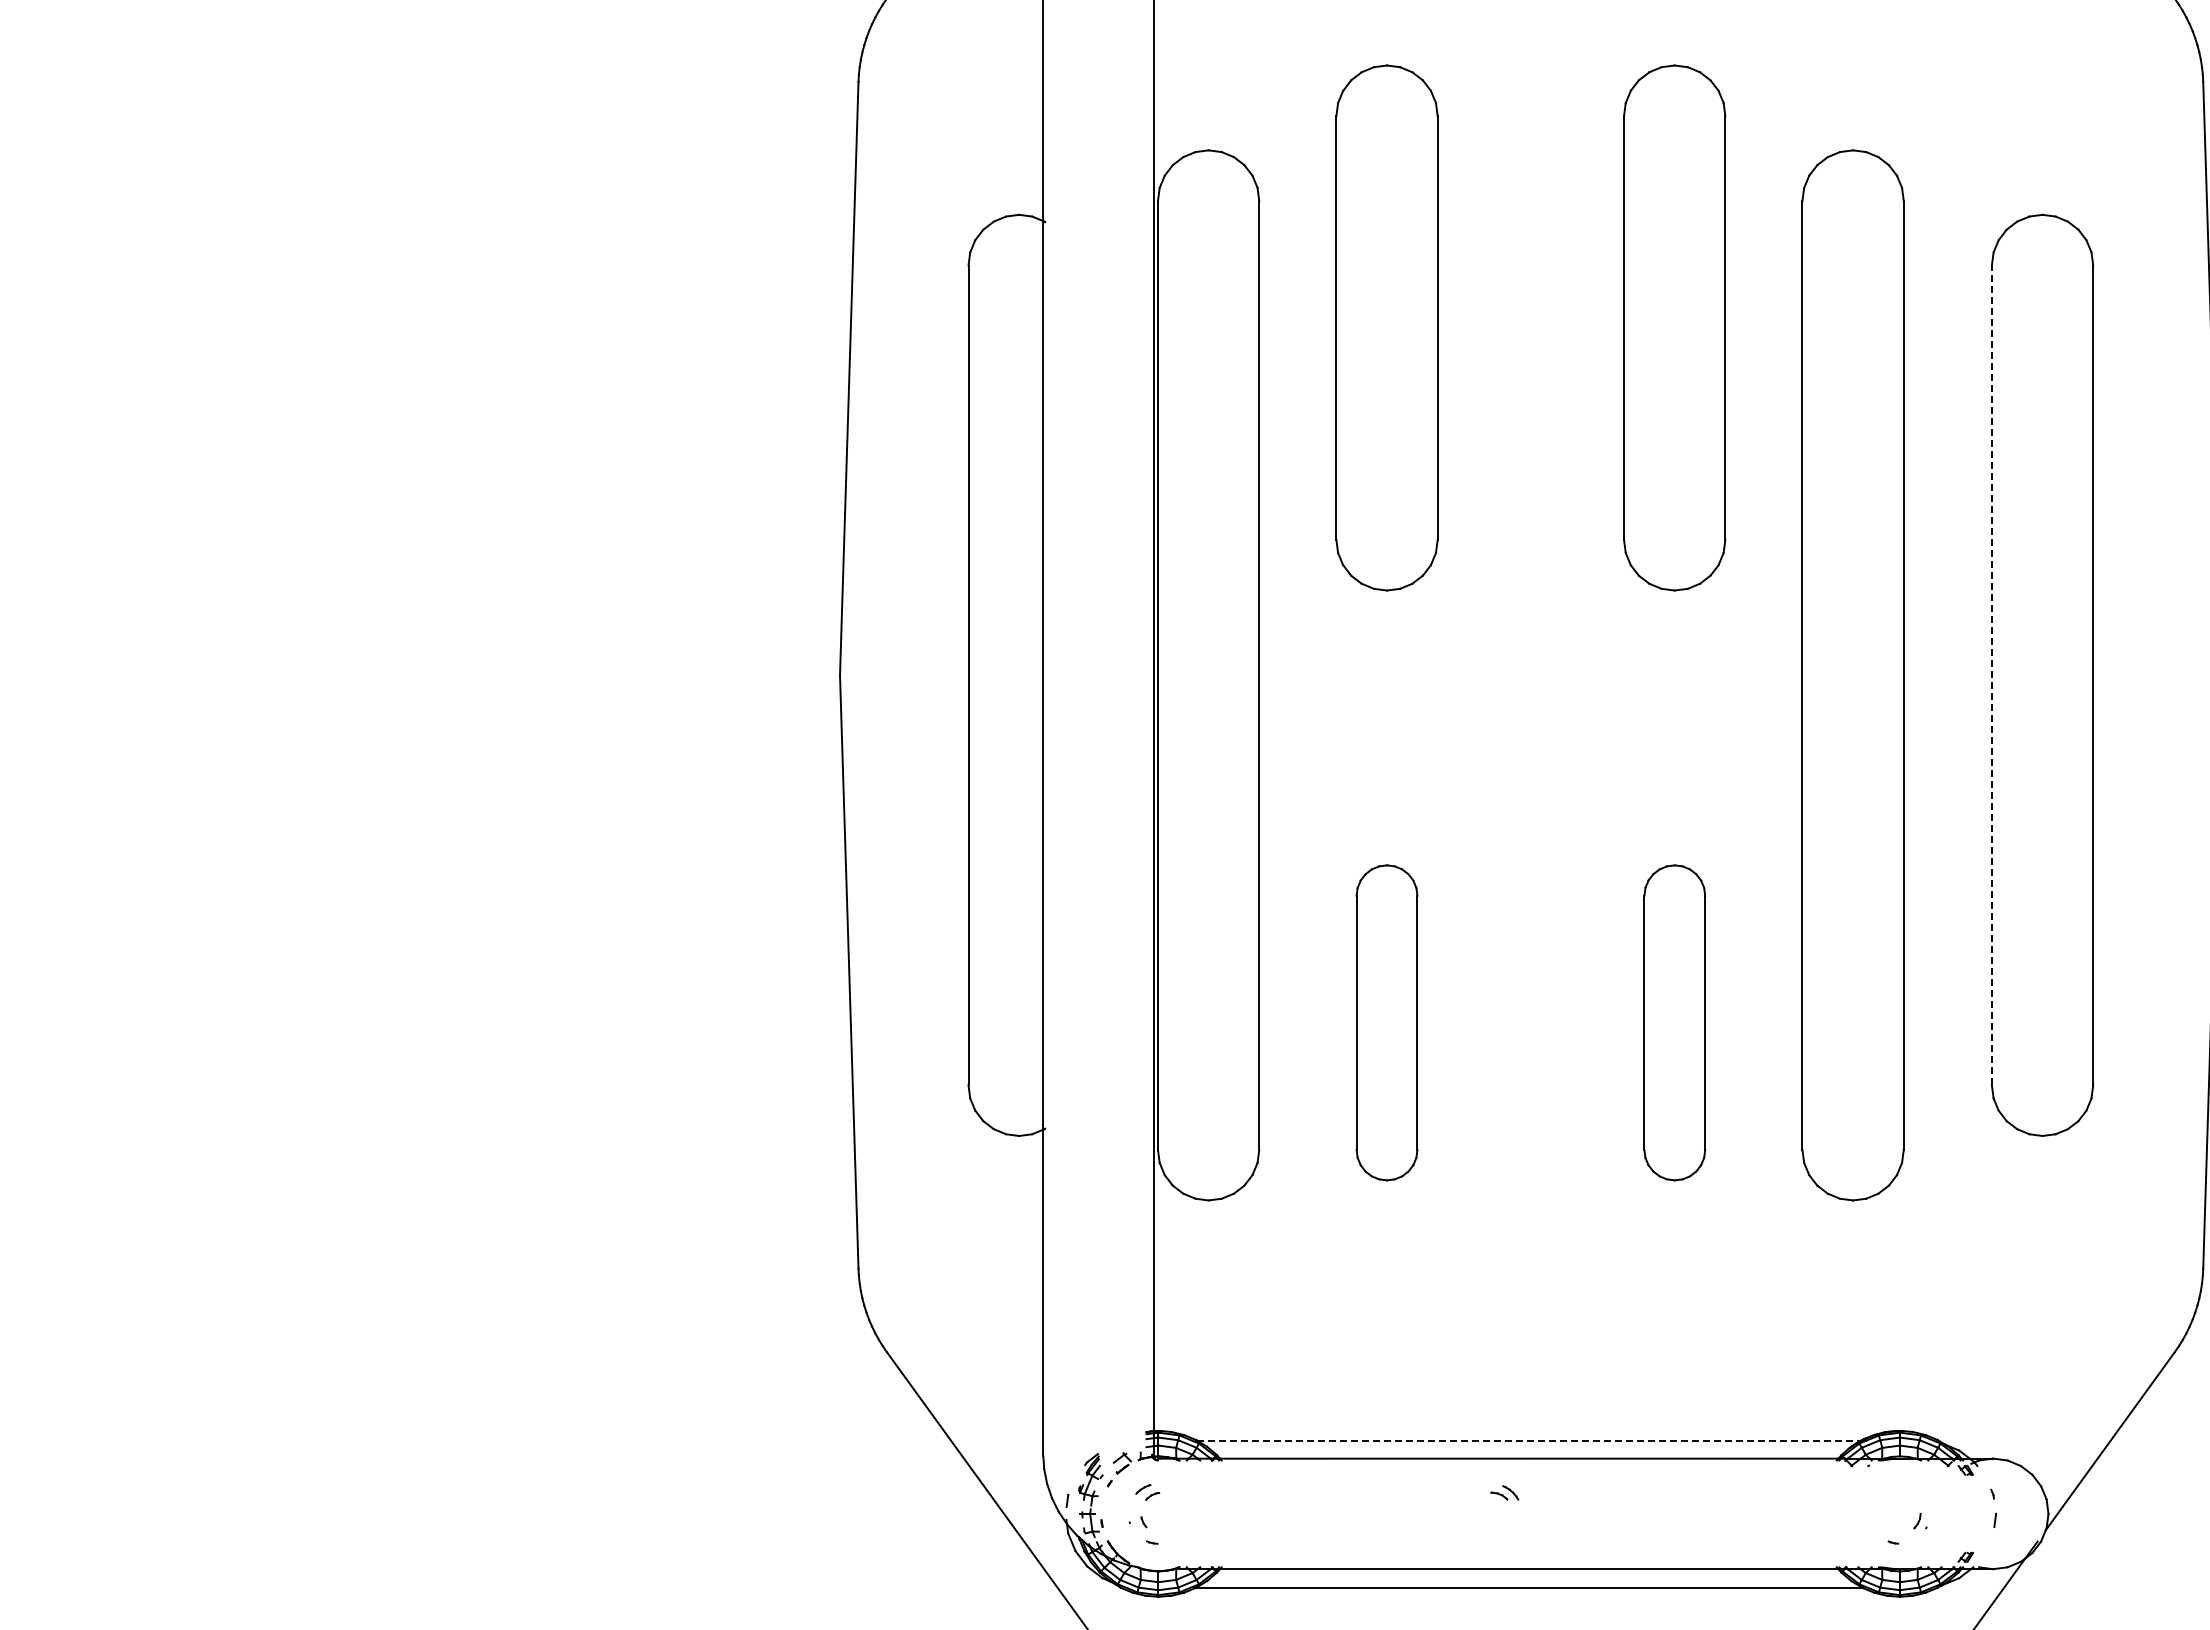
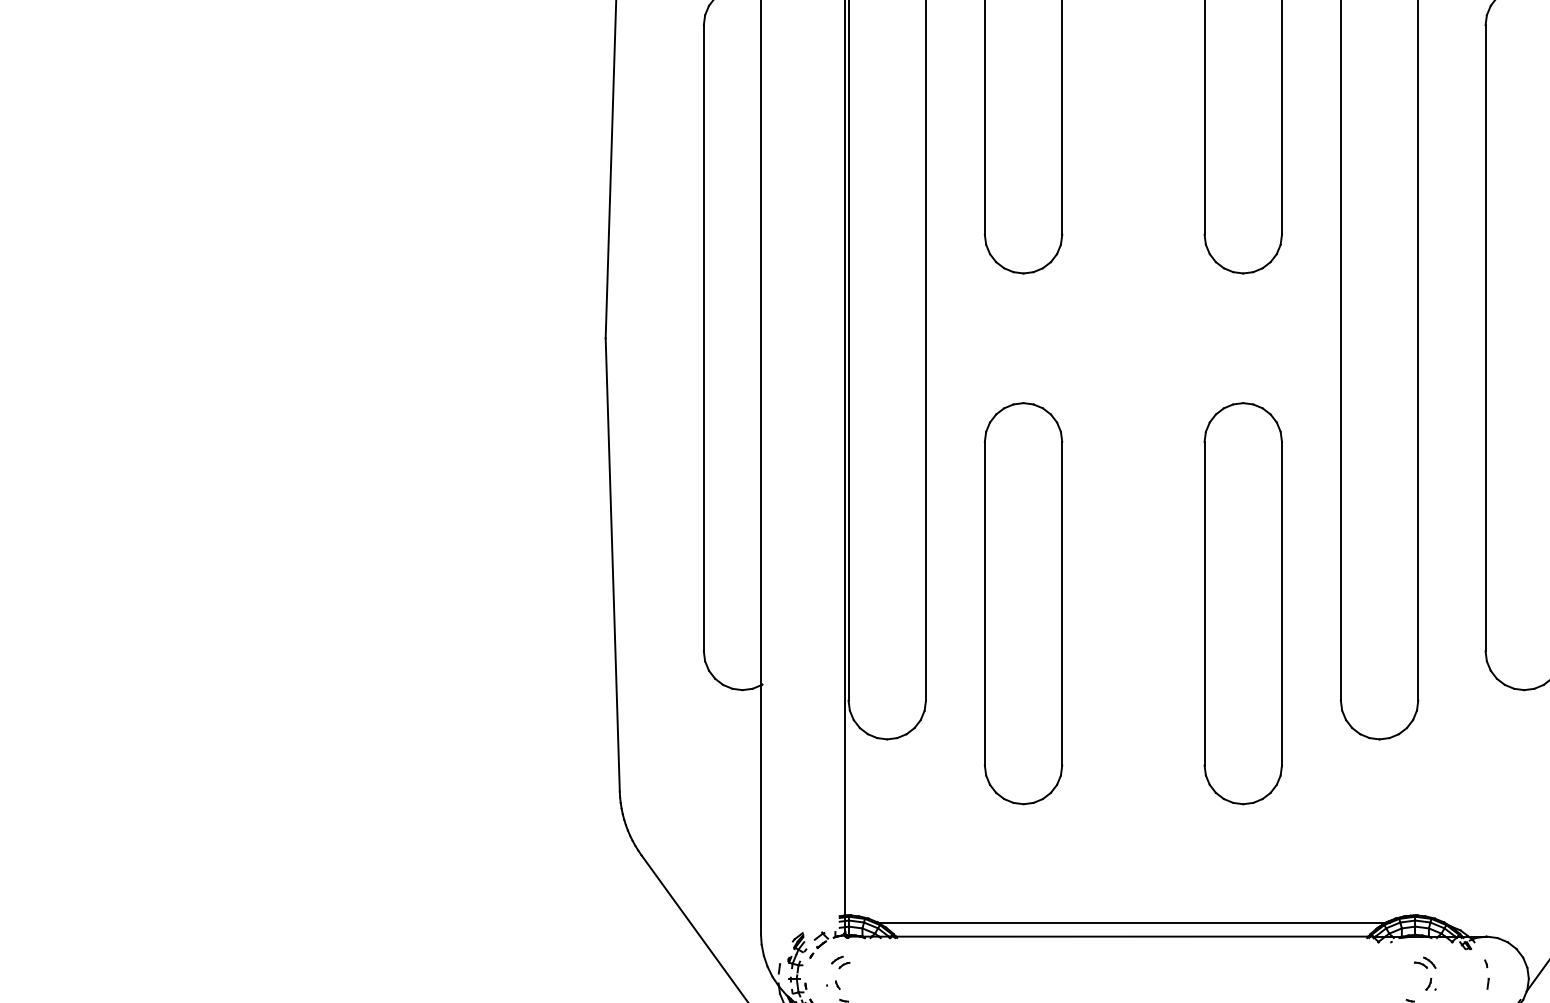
line: (1991, 675) -> (1485, 338), dashed -> solid
part: (1386, 1022) -> (1023, 603), size x1.67
part: (1674, 1022) -> (1243, 603), size x1.67
line: (1529, 1440) -> (1132, 922), dashed -> solid
part: (1504, 1492) -> (1424, 962), moved

